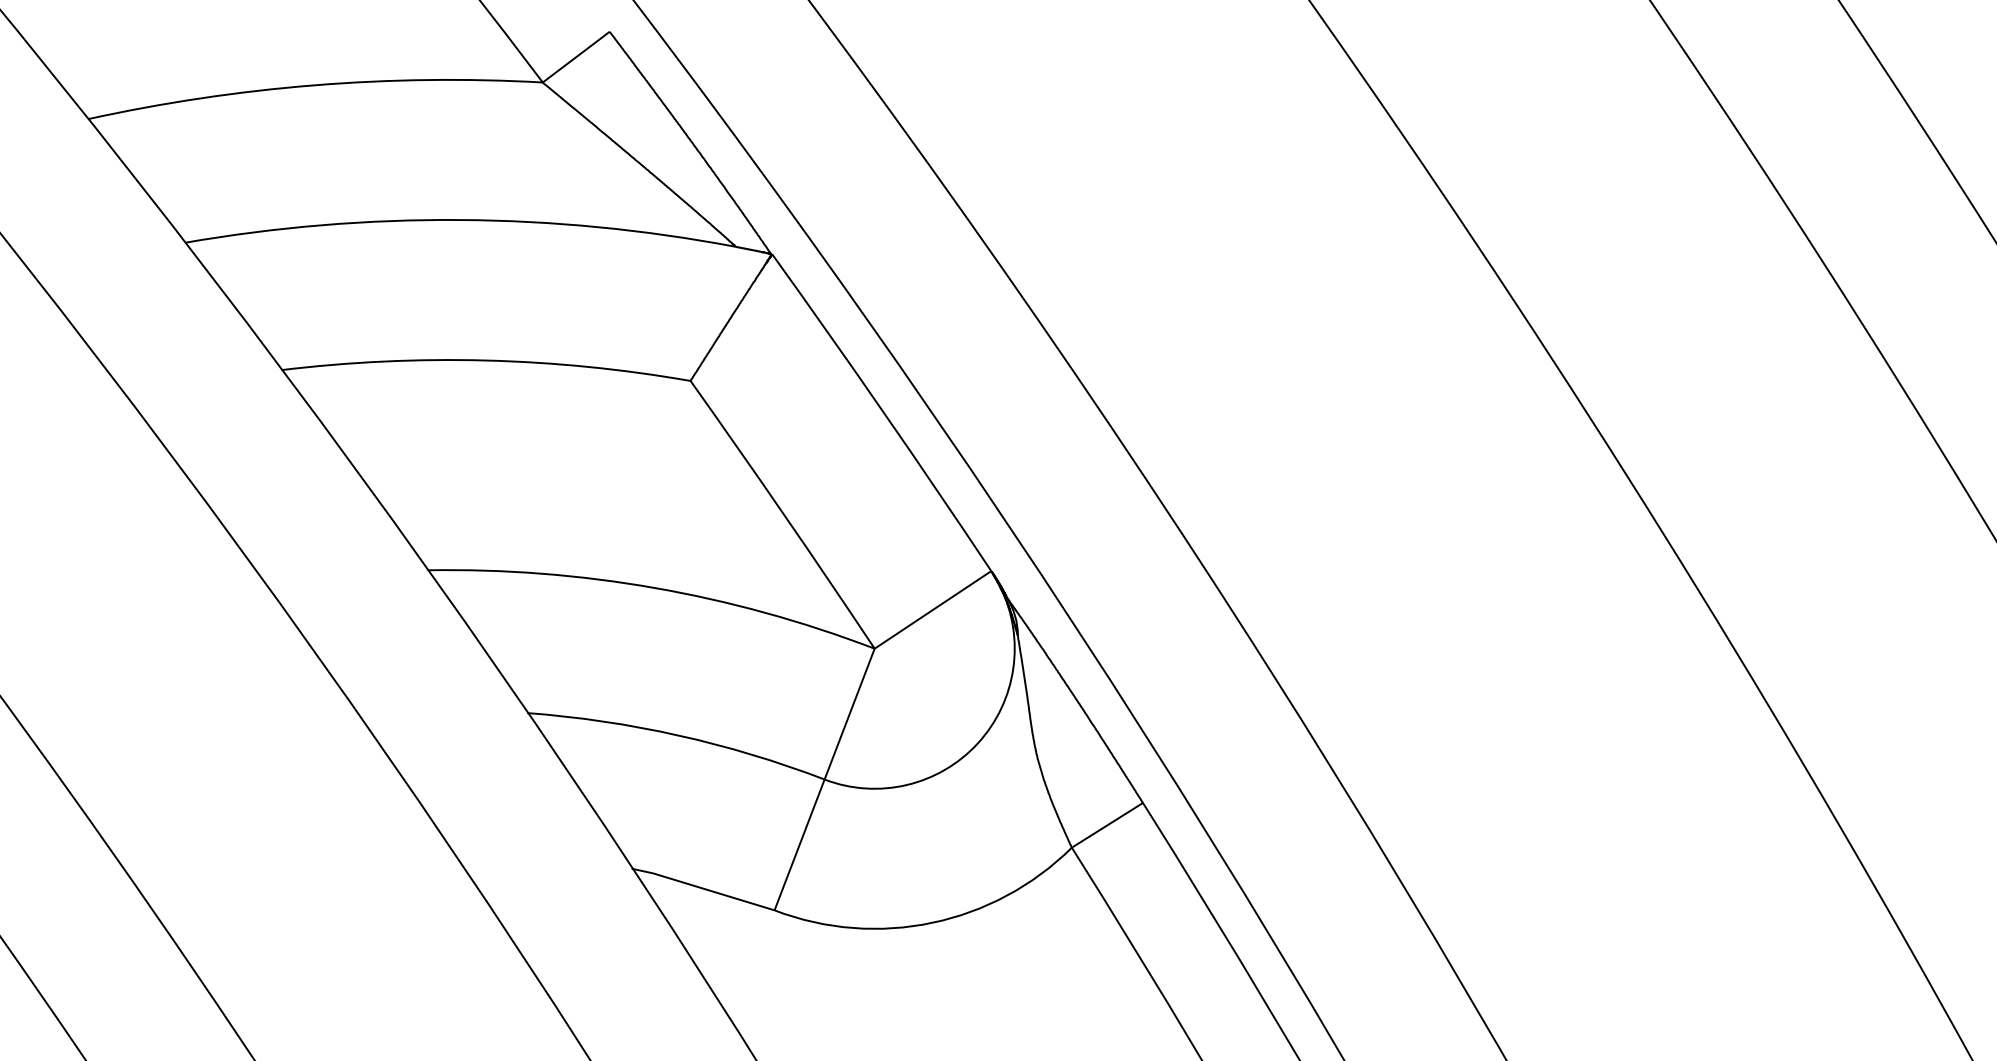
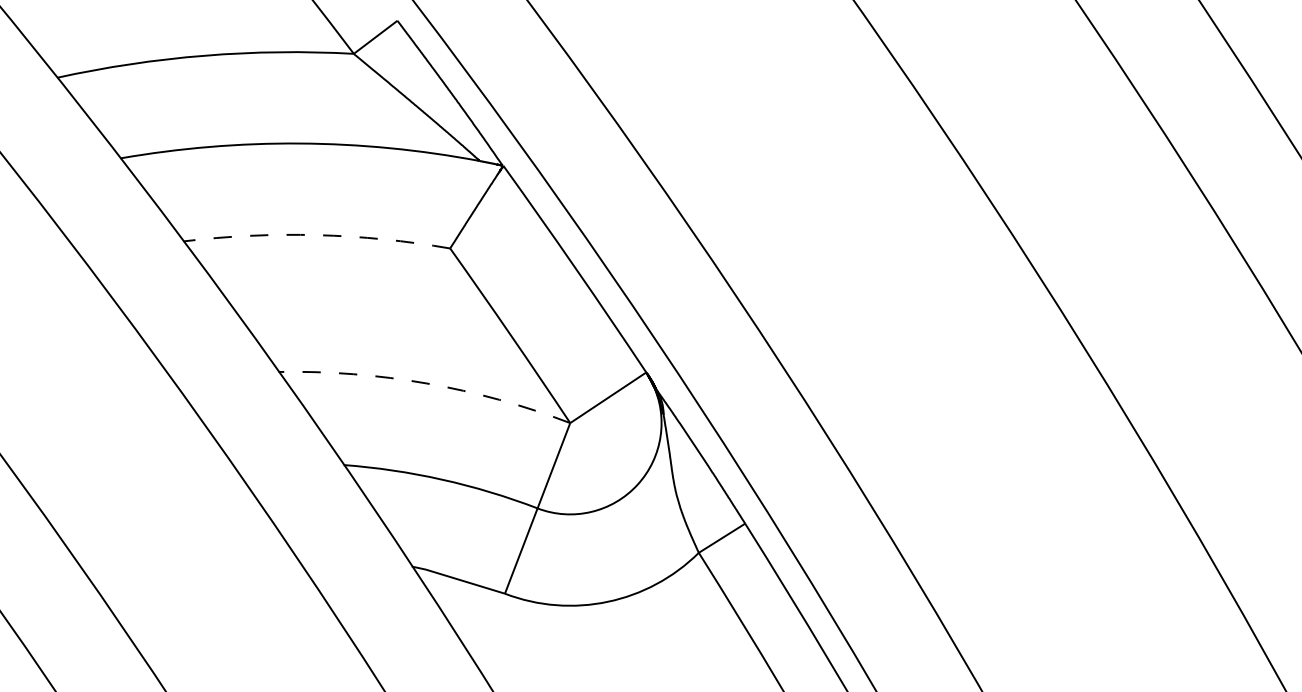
arc: (487, 361) -> (317, 235), solid -> dashed
arc: (654, 588) -> (426, 383), solid -> dashed

